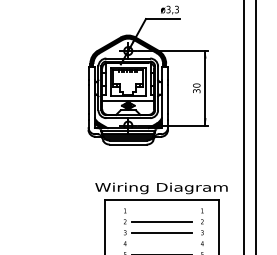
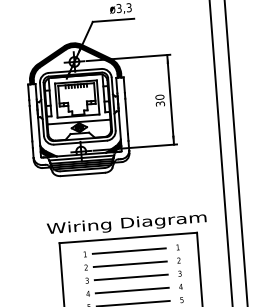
line: (161, 210) -> (128, 250), added
line: (161, 243) -> (131, 290), added

